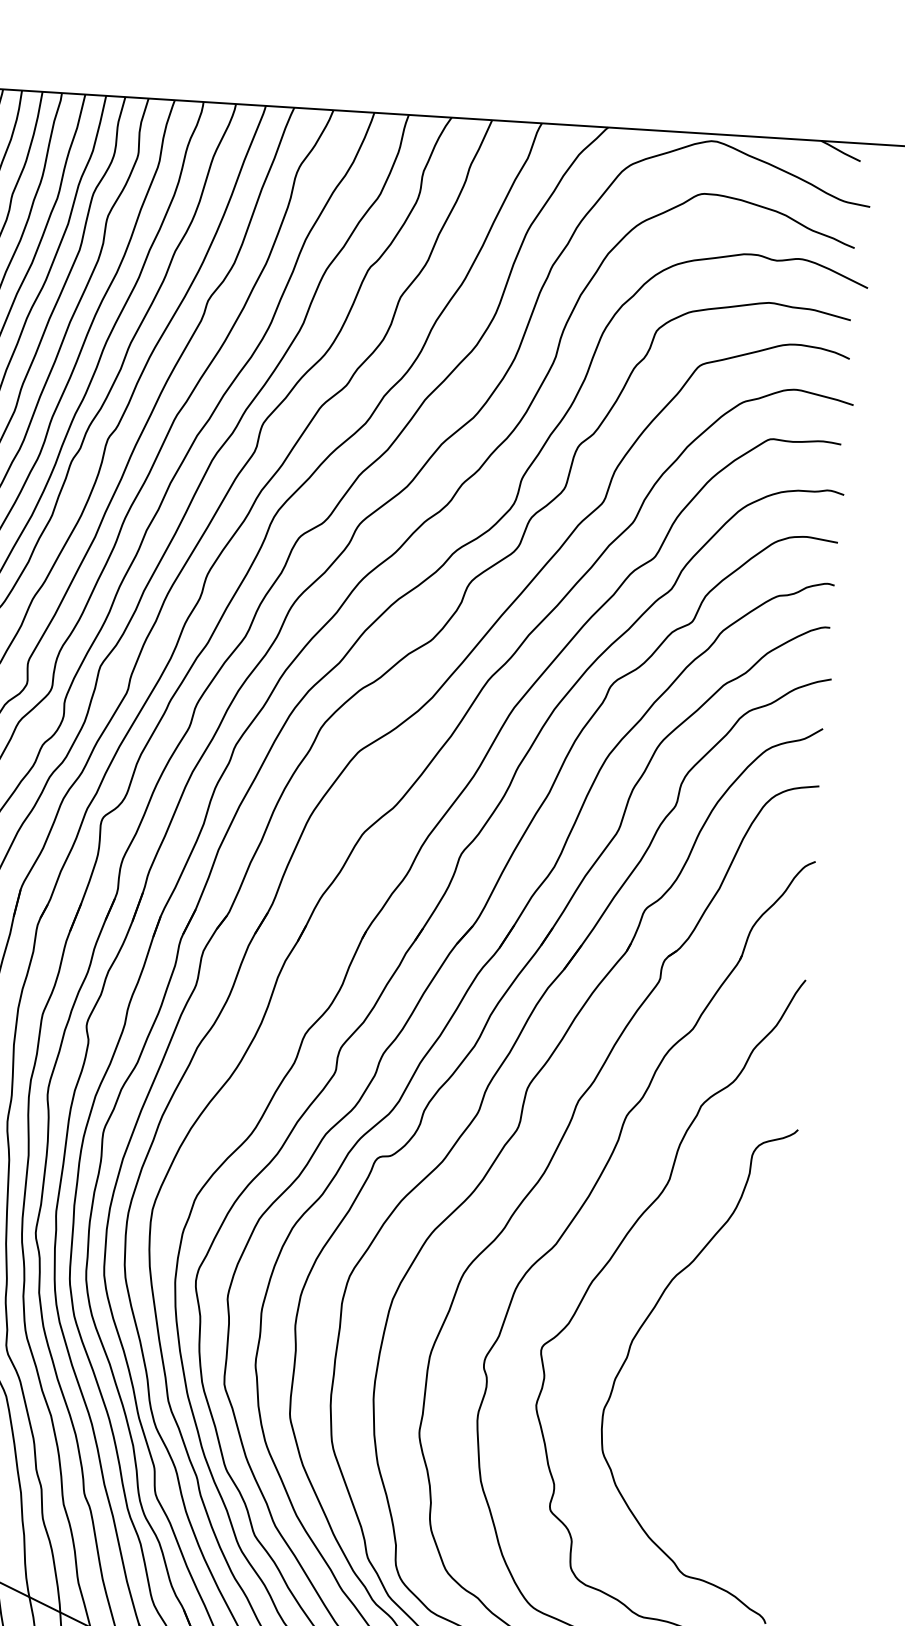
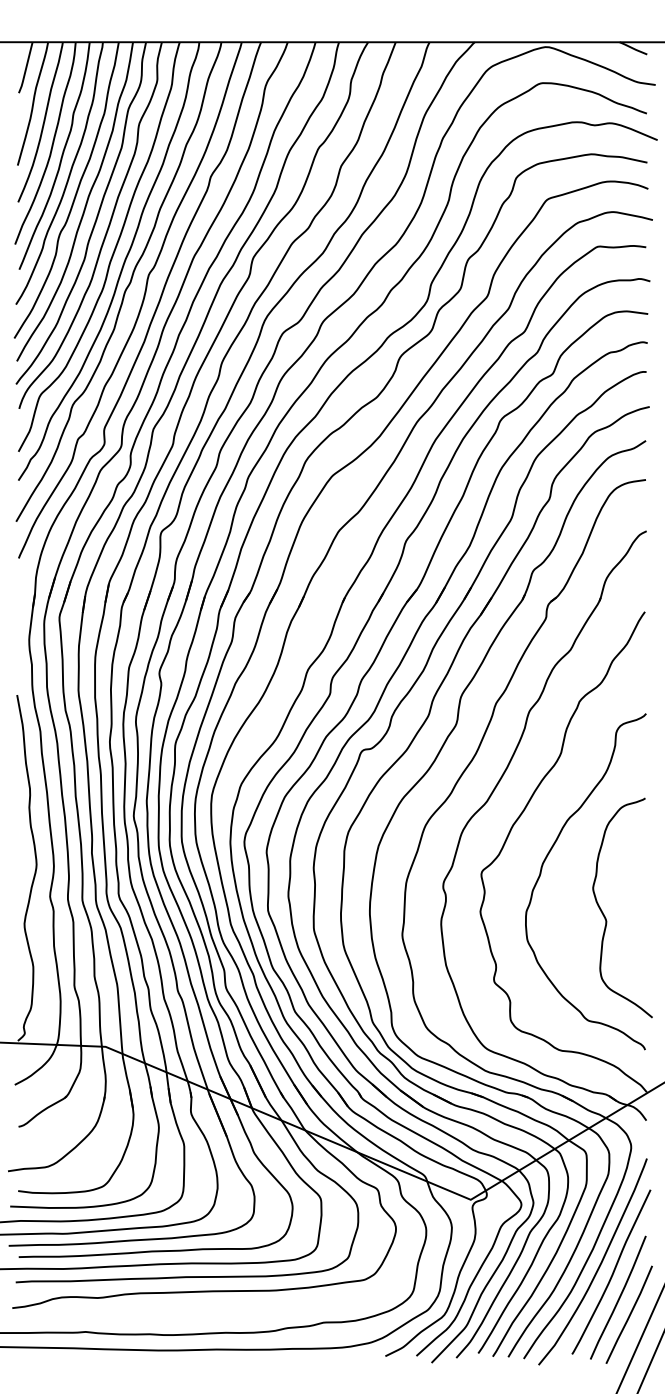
curve: (719, 1424) -> (605, 916), added

